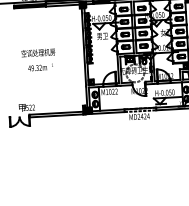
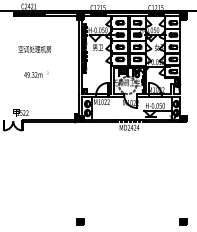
text: (37, 53) -> (34, 49), moved

